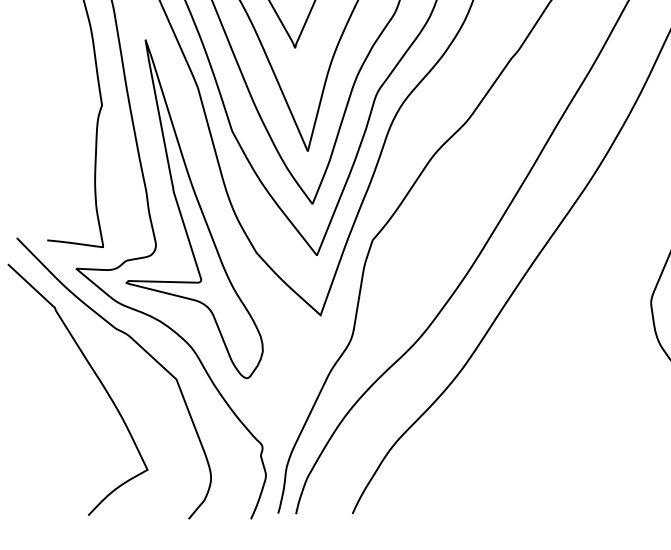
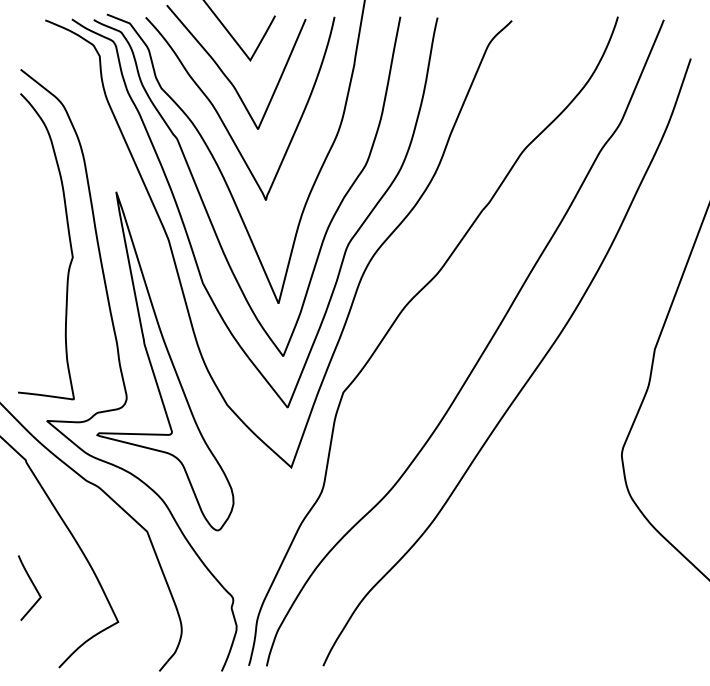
curve: (62, 434) -> (33, 586), added

